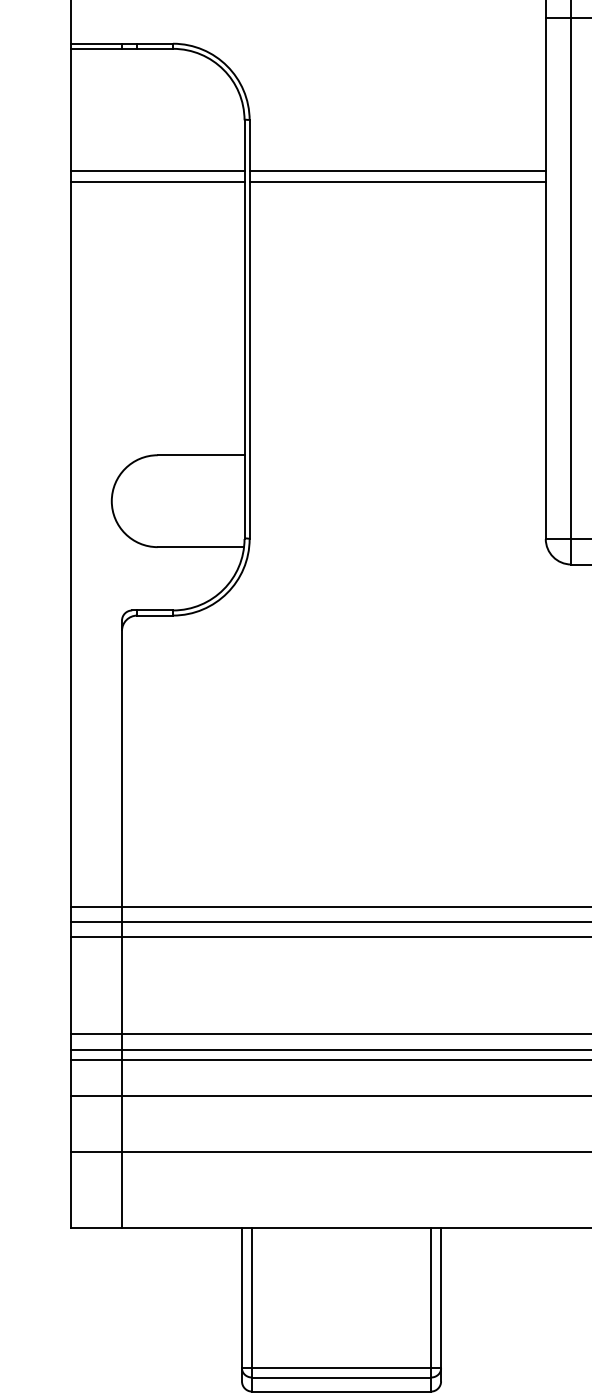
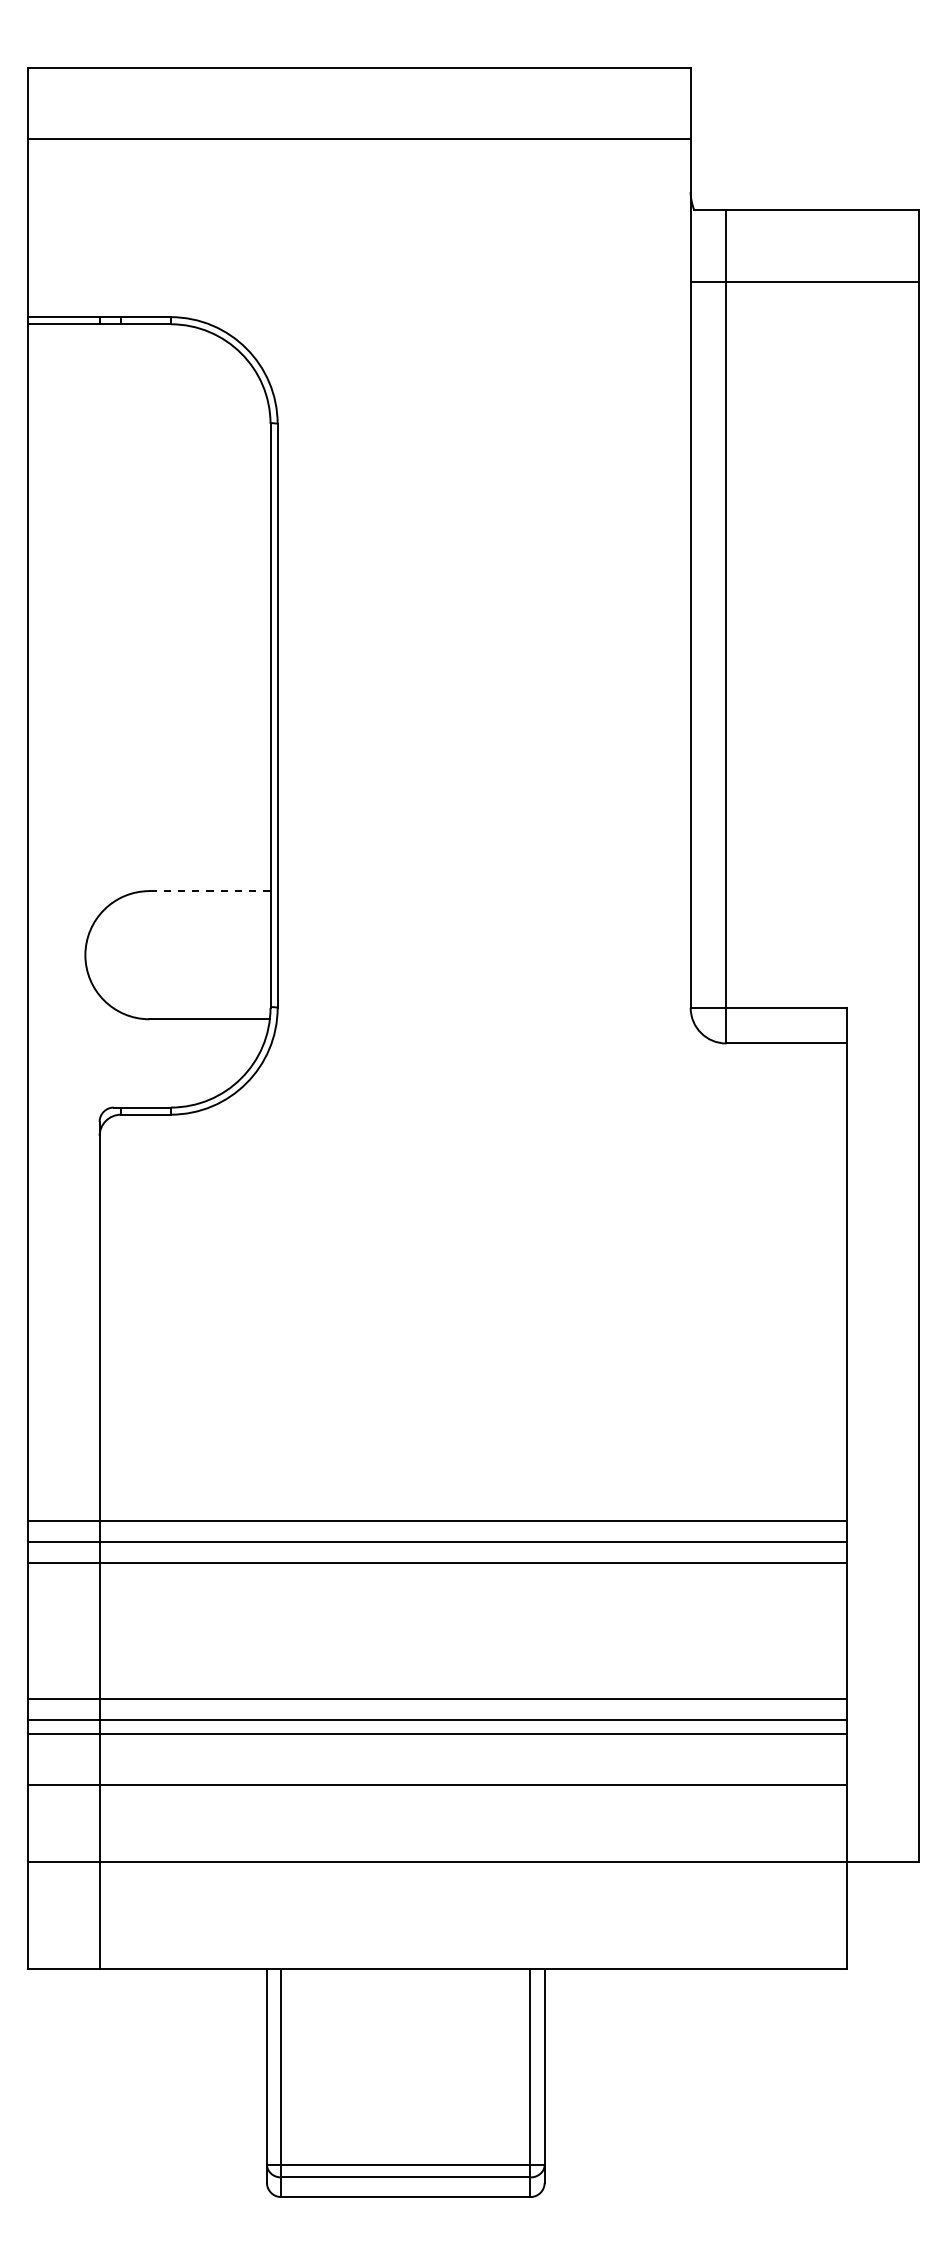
line: (157, 171) -> (149, 495), removed
line: (397, 171) -> (483, 495), removed
line: (157, 181) -> (149, 509), removed
line: (397, 181) -> (483, 509), removed
line: (201, 455) -> (210, 891), solid -> dashed

